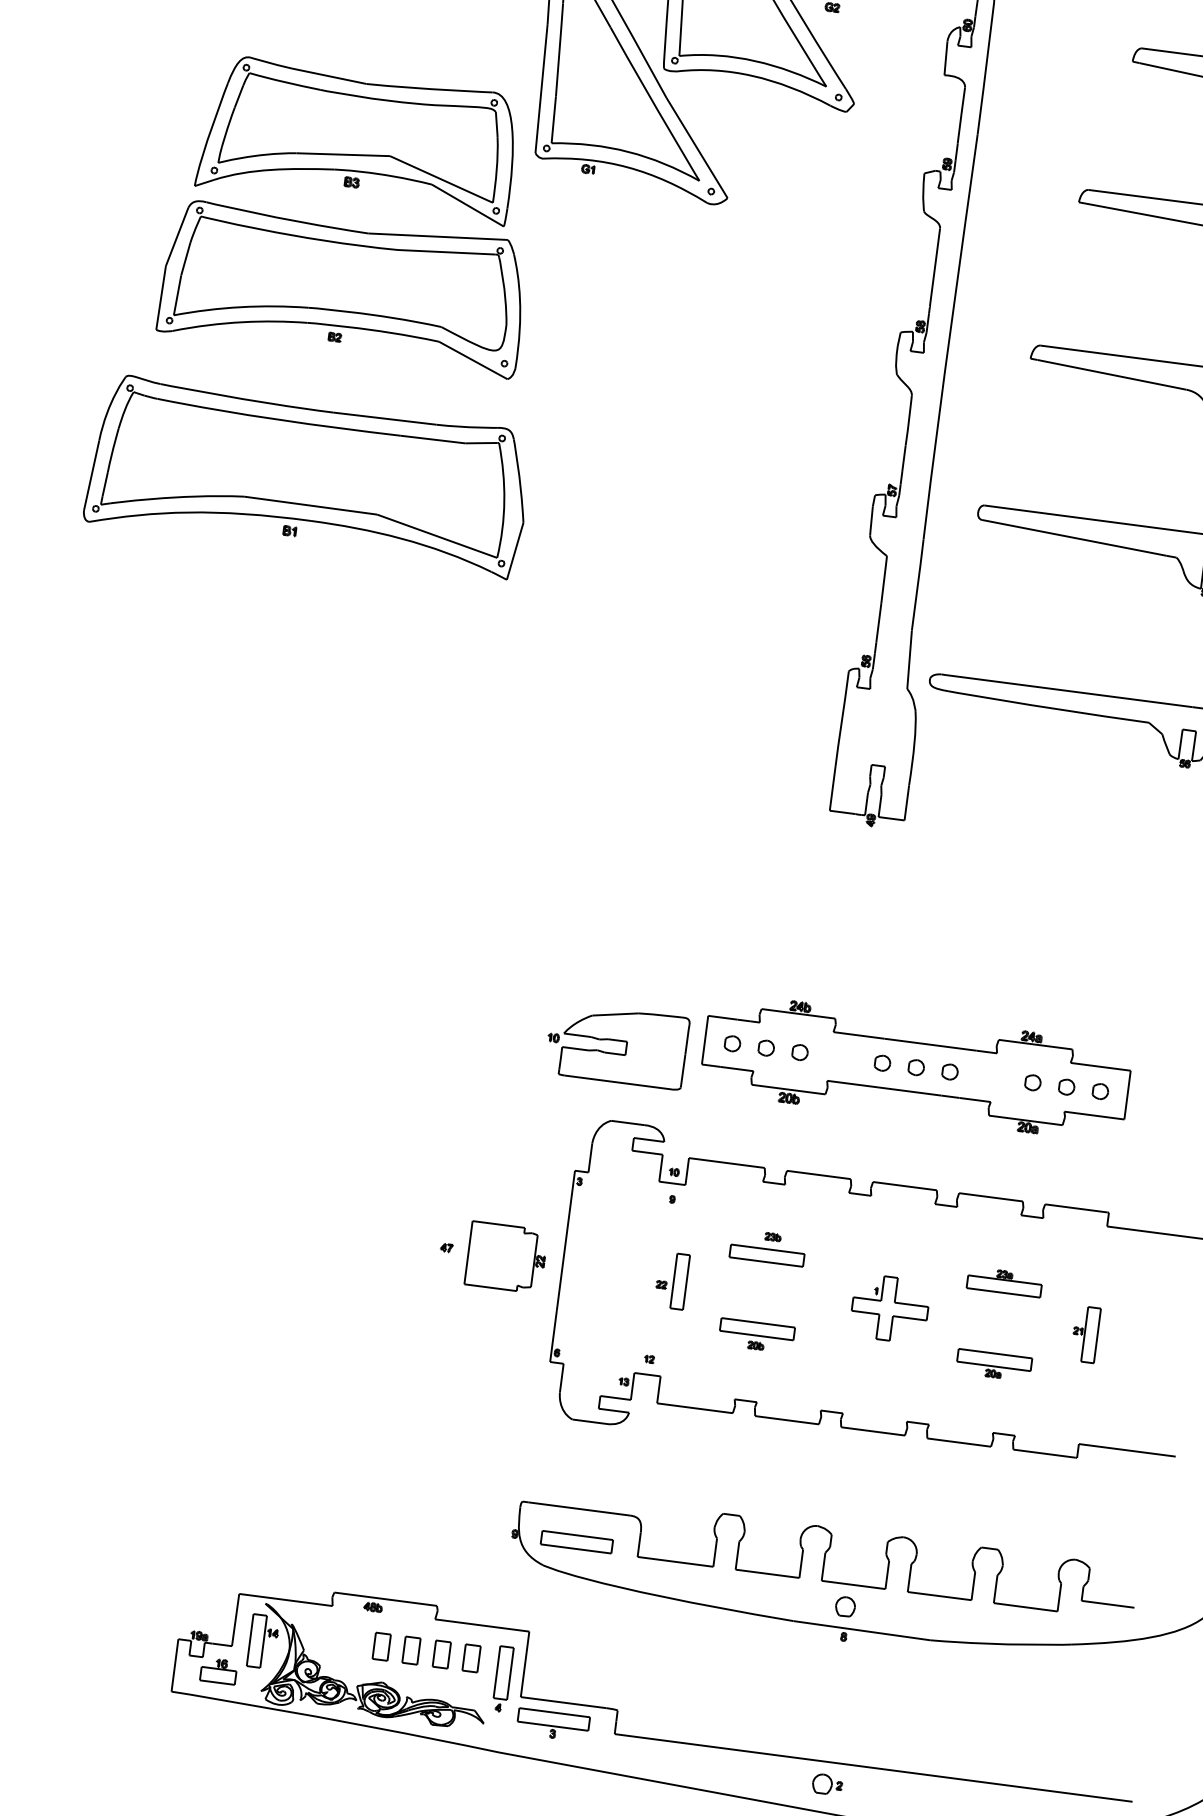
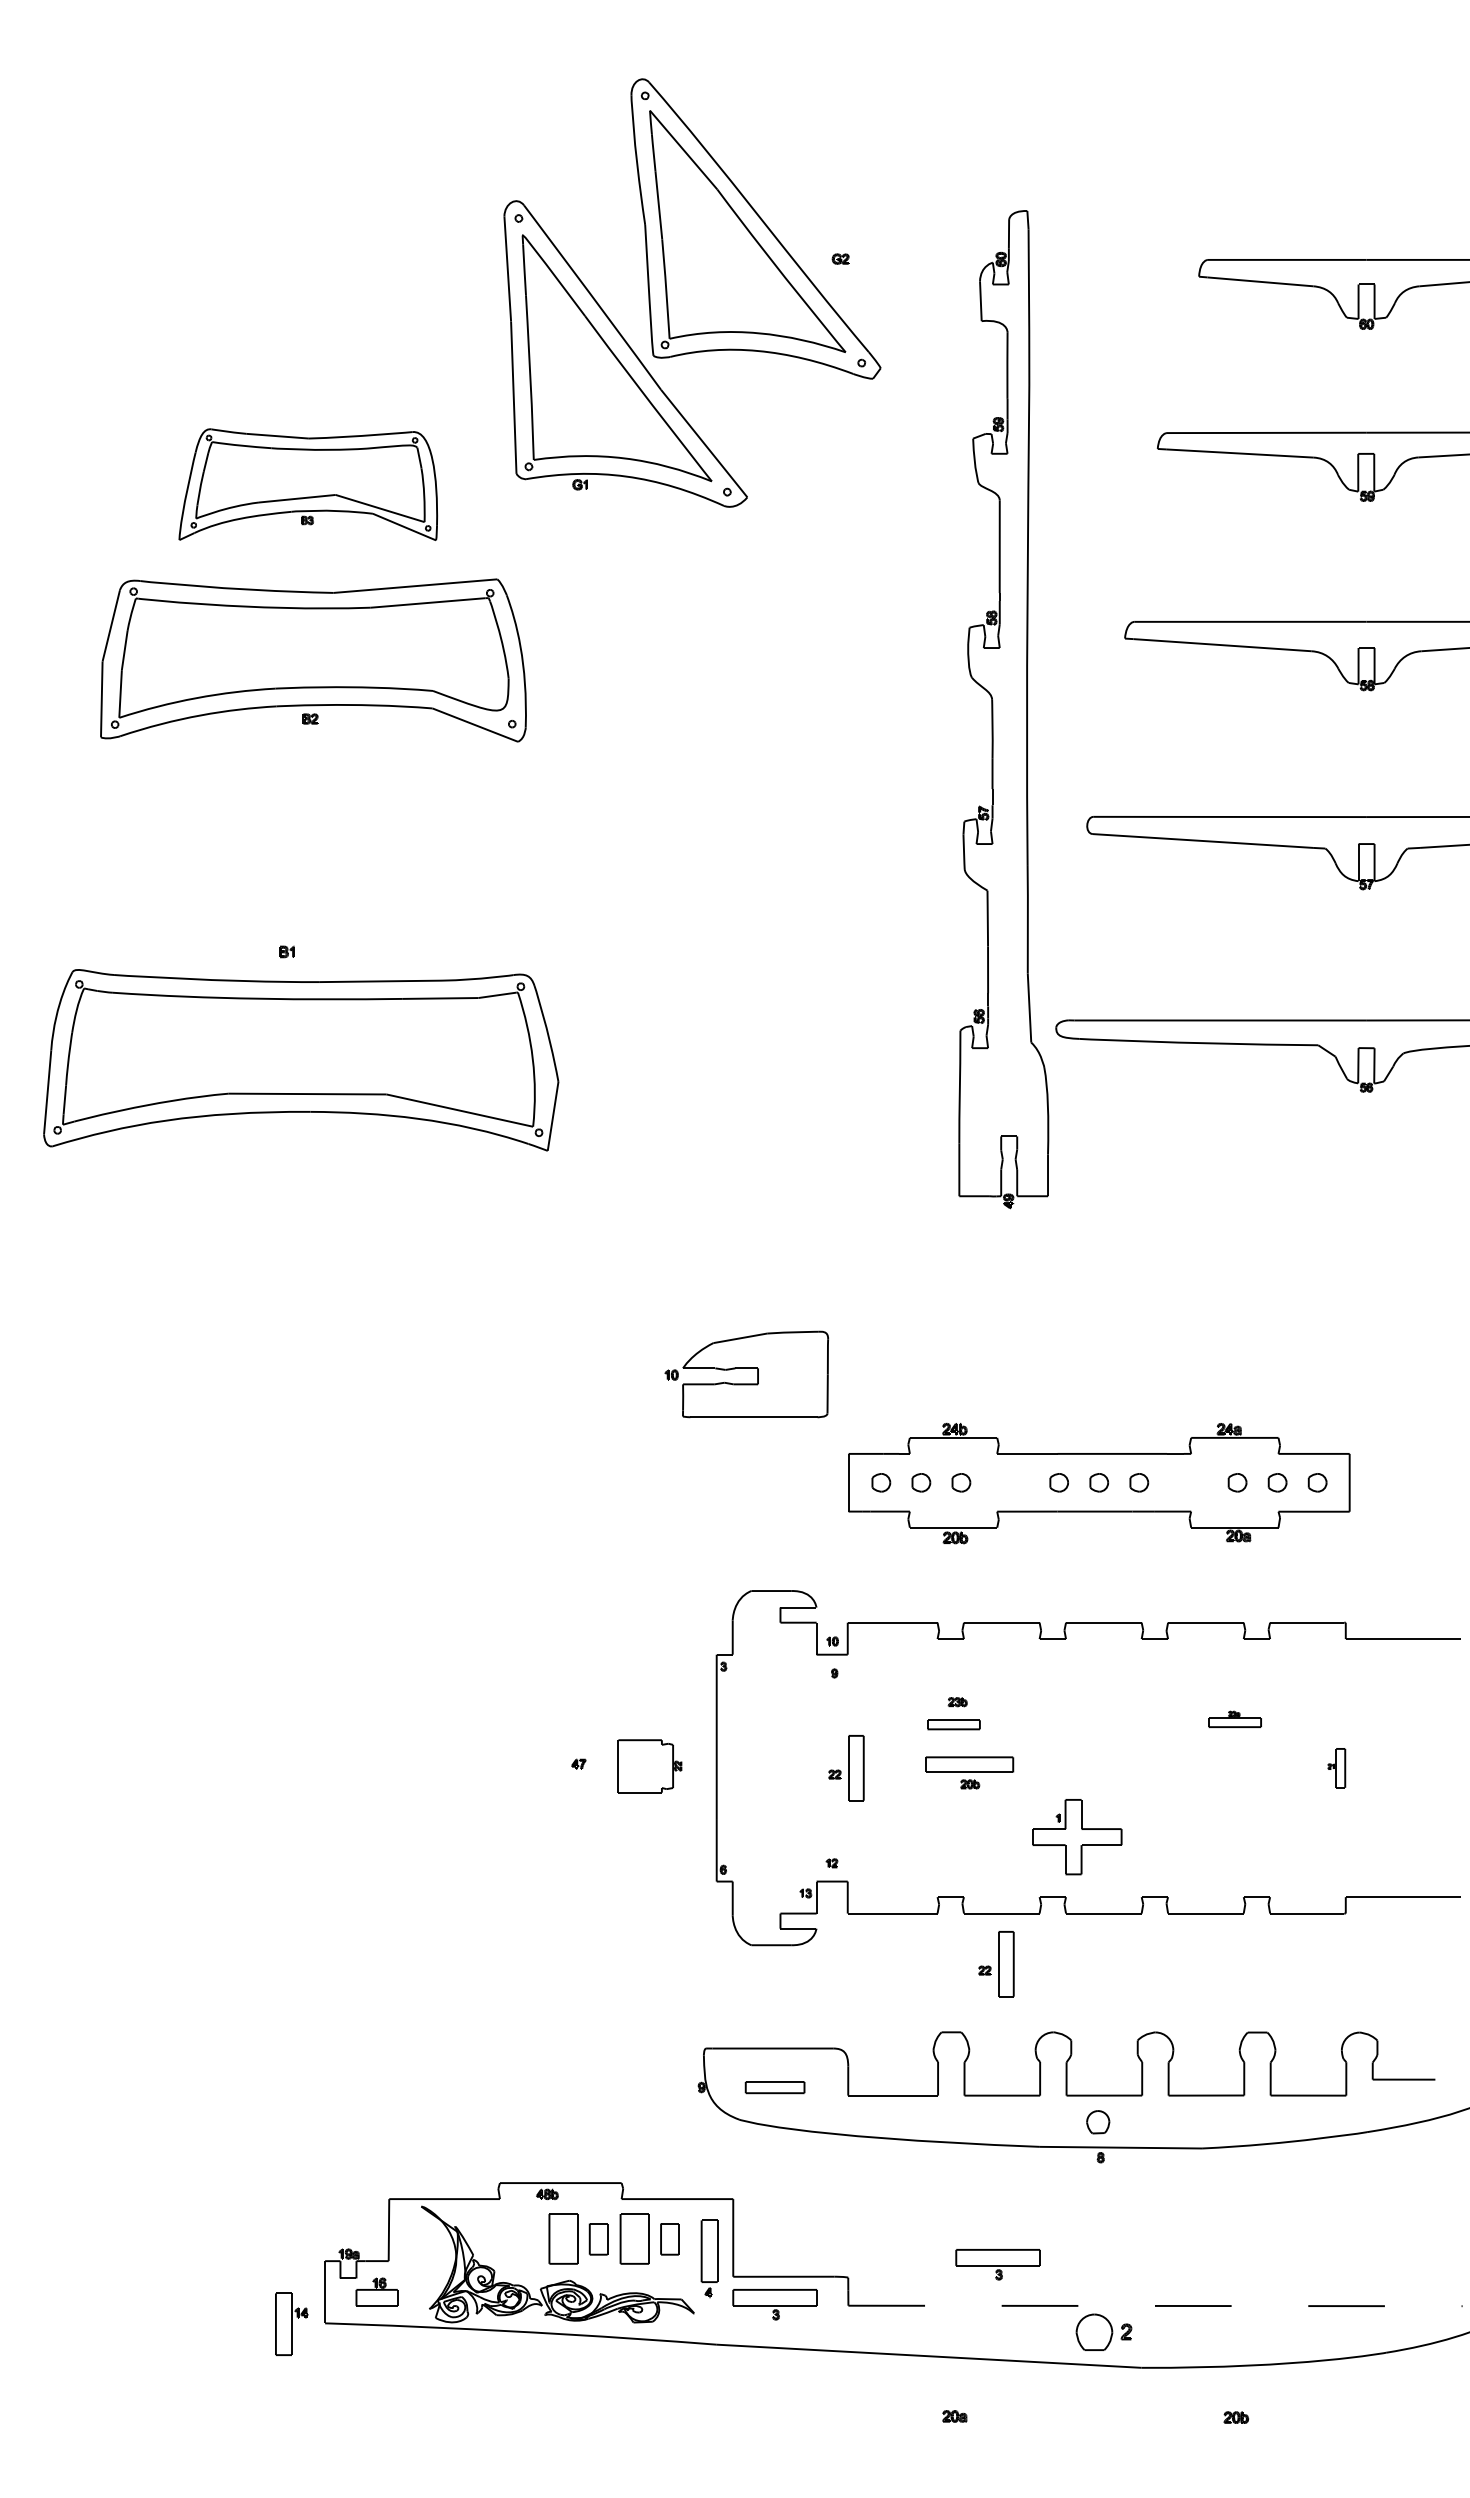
part: (358, 139) -> (308, 484), size x0.7
part: (309, 476) -> (301, 1060), moved
part: (616, 1045) -> (746, 1374), moved
part: (767, 1255) -> (953, 1724), size x0.6
part: (506, 1257) -> (649, 1766), size x0.7
part: (1004, 1282) -> (1234, 1719), size x0.6
part: (890, 1309) -> (1077, 1837), moved
part: (1085, 1334) -> (1336, 1768), size x0.6
part: (756, 1335) -> (969, 1772), moved
part: (993, 1365) -> (1234, 1818), removed
part: (777, 1462) -> (996, 1964), added
part: (576, 1542) -> (774, 2087), size x0.7
part: (263, 1641) -> (291, 2323), moved
part: (380, 1646) -> (562, 2239), size x1.6
part: (441, 1654) -> (634, 2239), size x1.6
part: (744, 1715) -> (997, 2264), added
line: (873, 1767) -> (1155, 2305), solid -> dashed
part: (827, 1784) -> (1104, 2332), size x1.6

